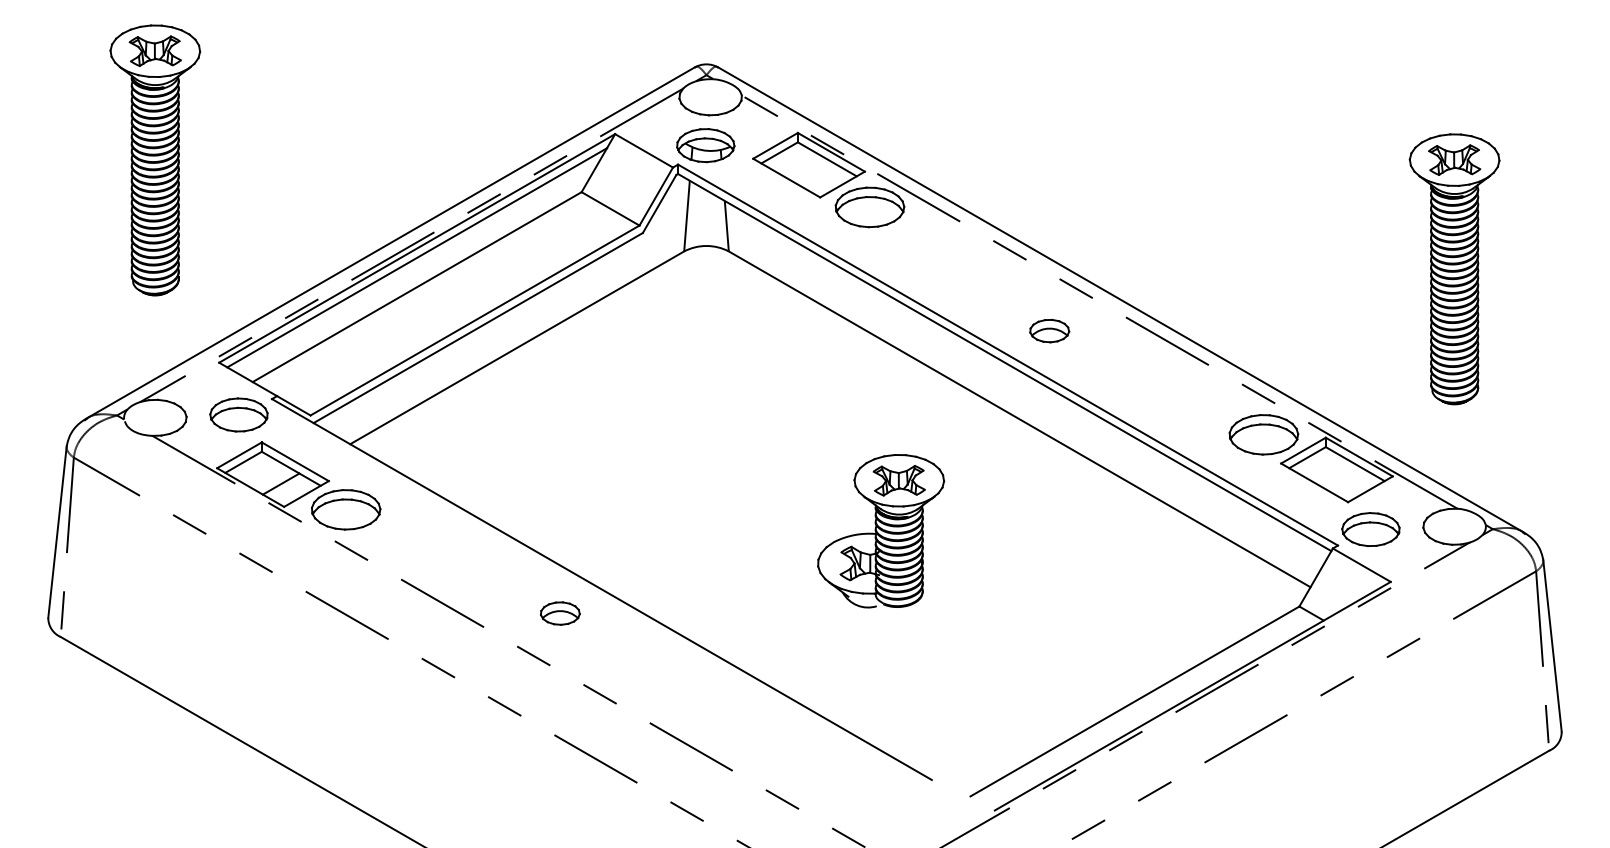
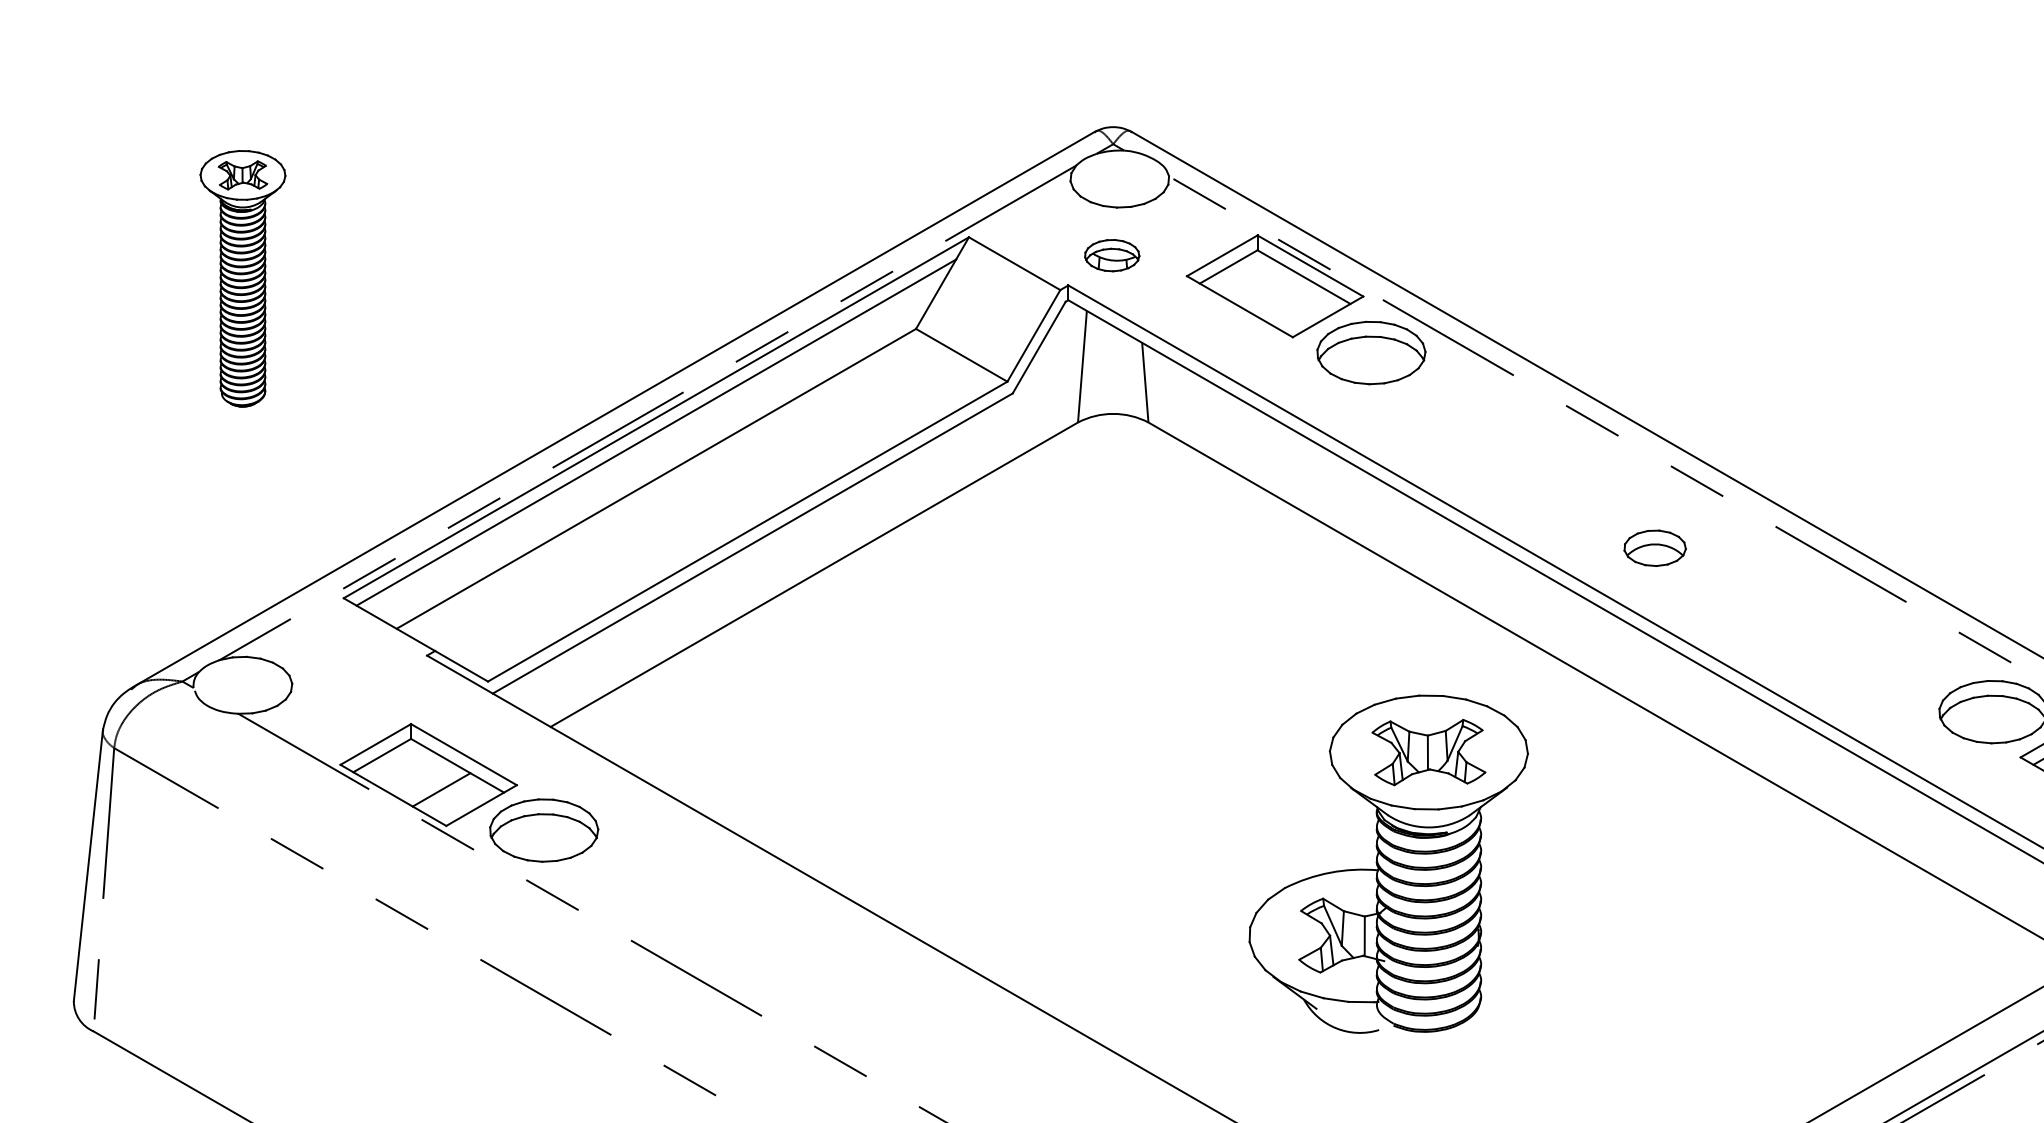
part: (705, 145) -> (1111, 255), size x0.6
part: (155, 160) -> (243, 278), size x0.6
part: (238, 414) -> (374, 680), removed
part: (881, 531) -> (1389, 864), size x1.4
part: (560, 613) -> (882, 994), removed

